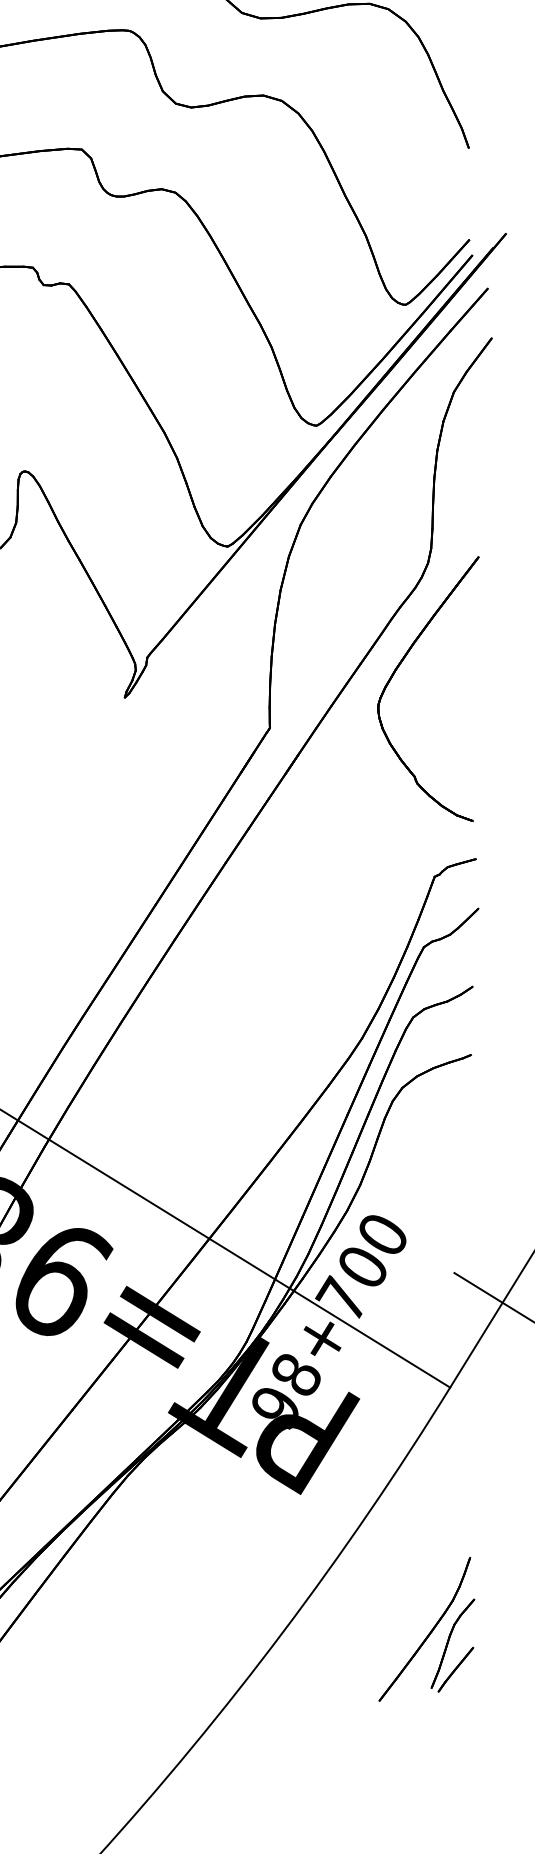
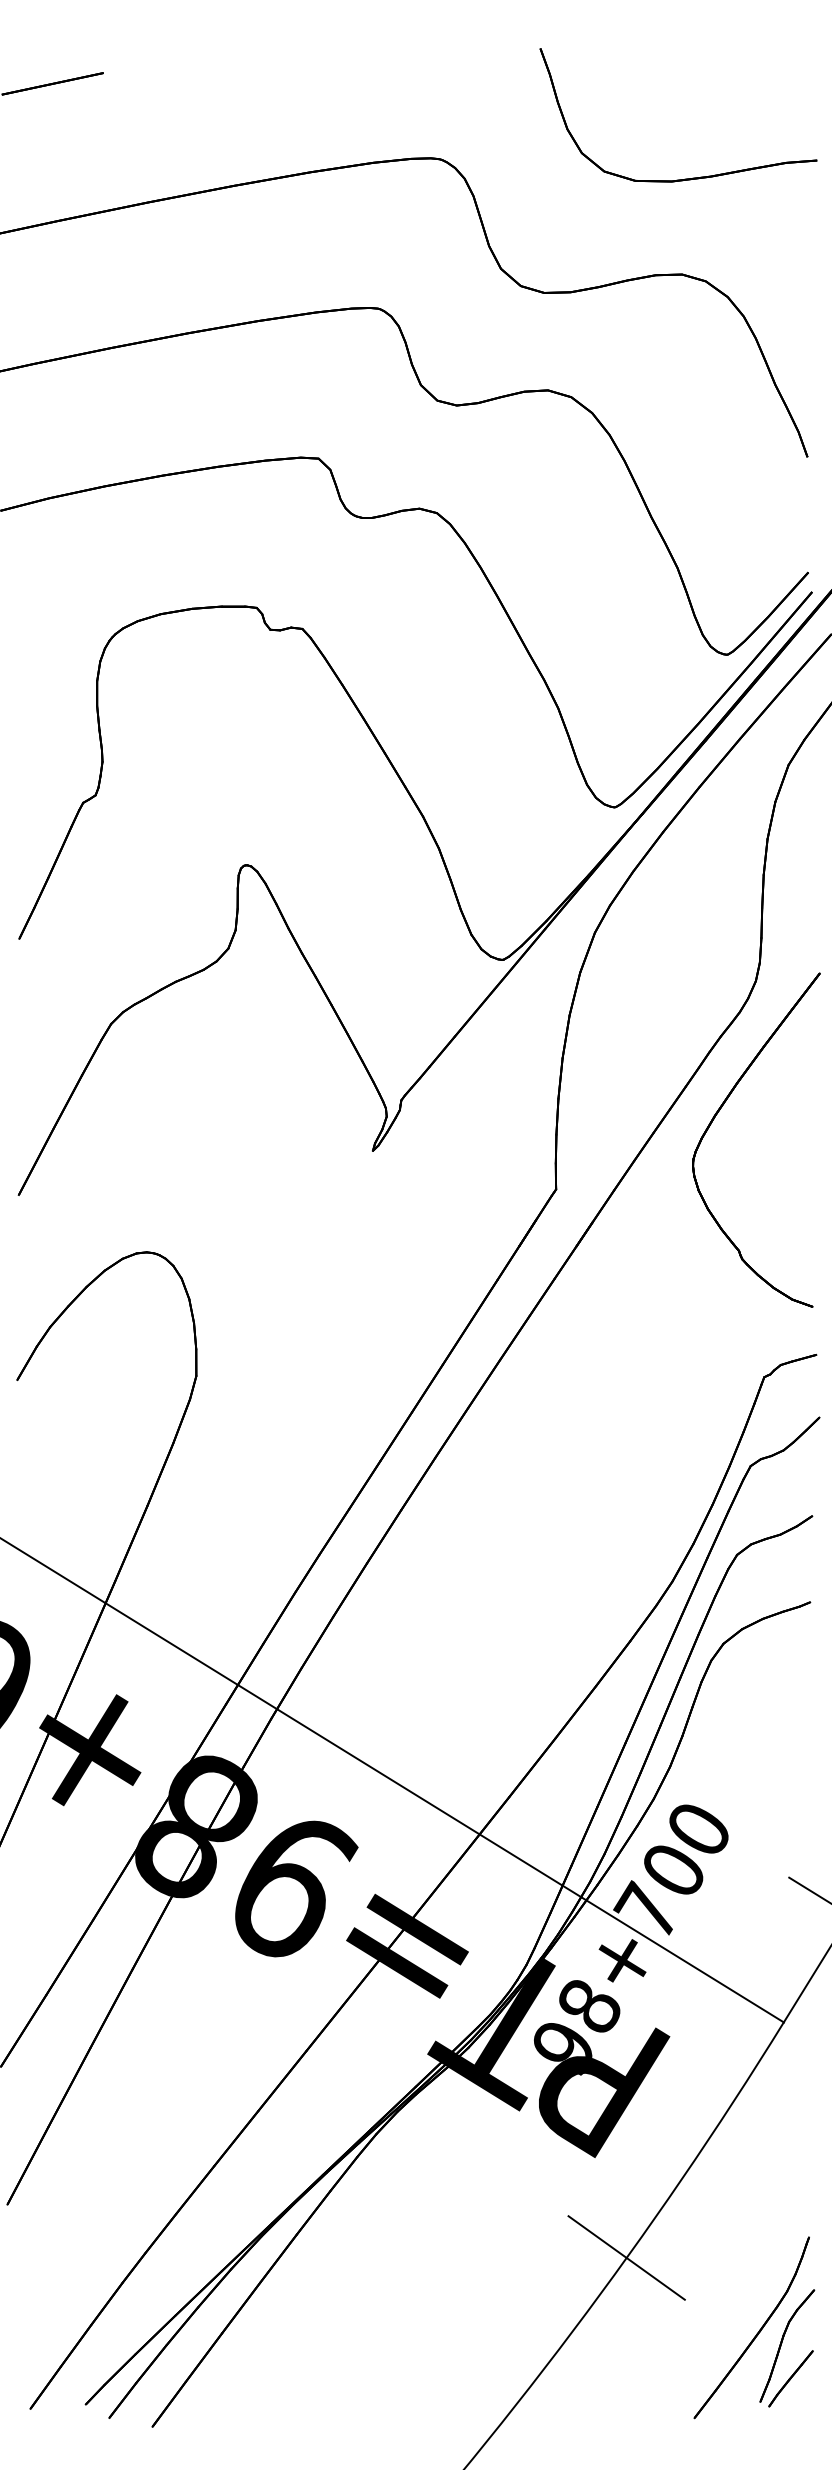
line: (325, 1573) -> (626, 2257), added

